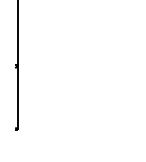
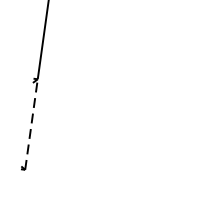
line: (18, 96) -> (31, 123), solid -> dashed

